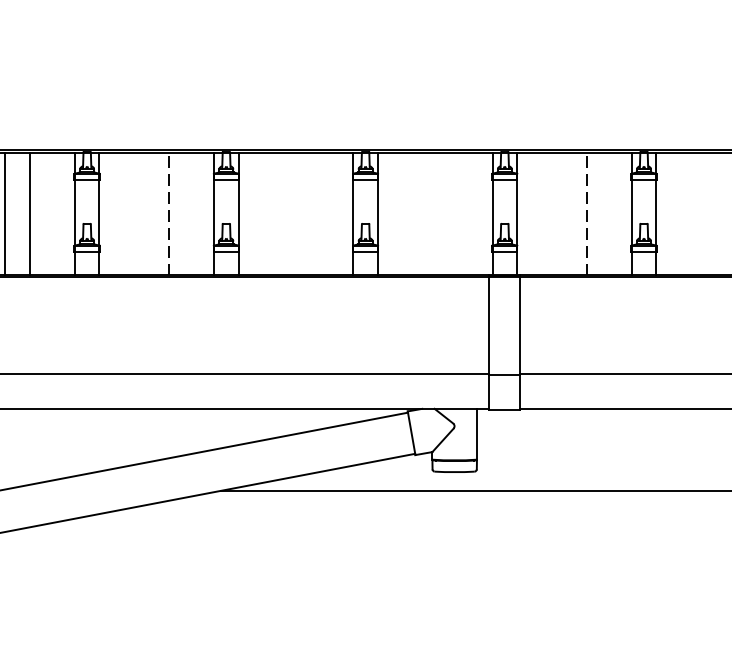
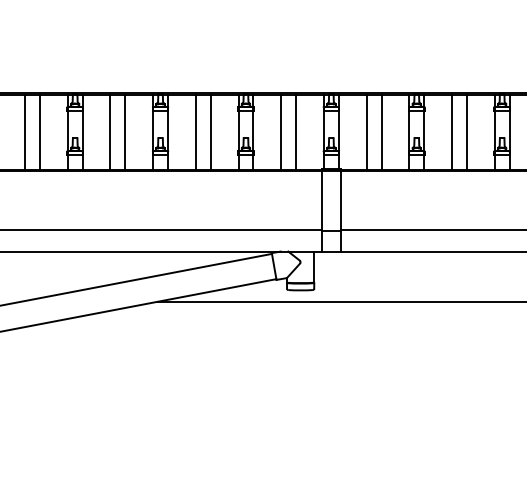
line: (144, 213) -> (110, 131), added
line: (283, 213) -> (195, 131), added
line: (307, 213) -> (210, 131), added
line: (423, 213) -> (281, 131), added
line: (447, 213) -> (296, 131), added
line: (562, 213) -> (366, 131), added
line: (700, 213) -> (451, 131), added
line: (725, 213) -> (466, 131), added
line: (169, 214) -> (125, 132), dashed -> solid
line: (586, 214) -> (381, 132), dashed -> solid

